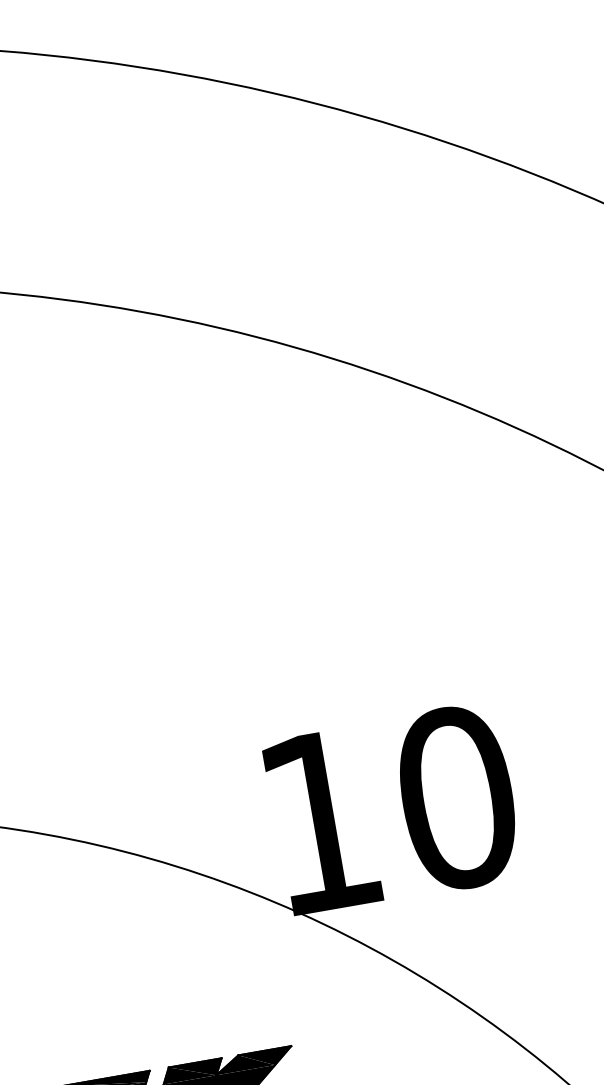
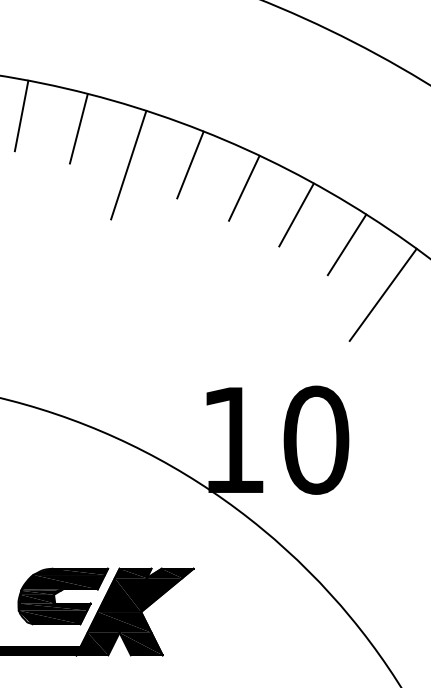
line: (169, 378) -> (190, 164), added
line: (67, 397) -> (128, 165), added
line: (265, 400) -> (244, 187), added
line: (359, 430) -> (296, 214), added
line: (450, 465) -> (346, 244), added
line: (524, 537) -> (382, 294), added

